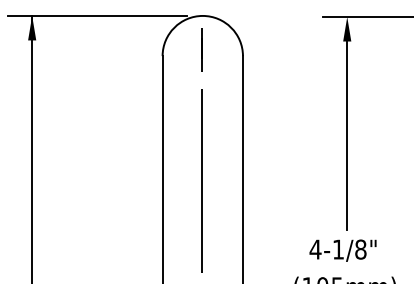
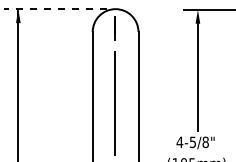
line: (97, 16) -> (55, 9), solid -> dashed
text: (337, 249) -> (192, 142), 4-1/8" -> 4-5/8"

